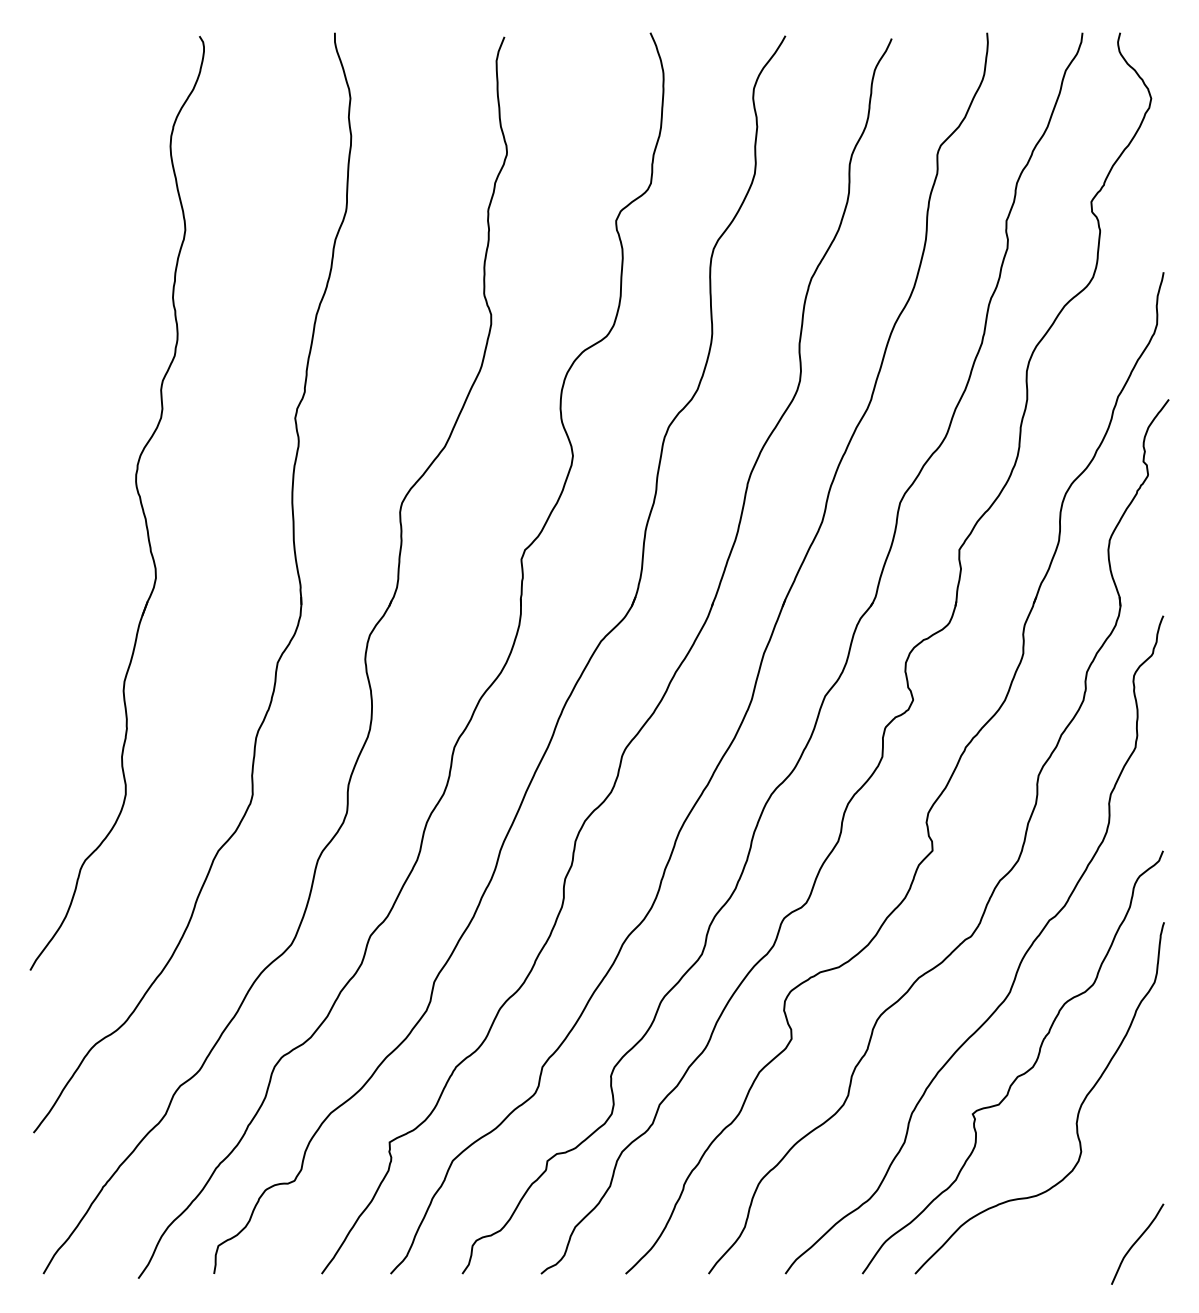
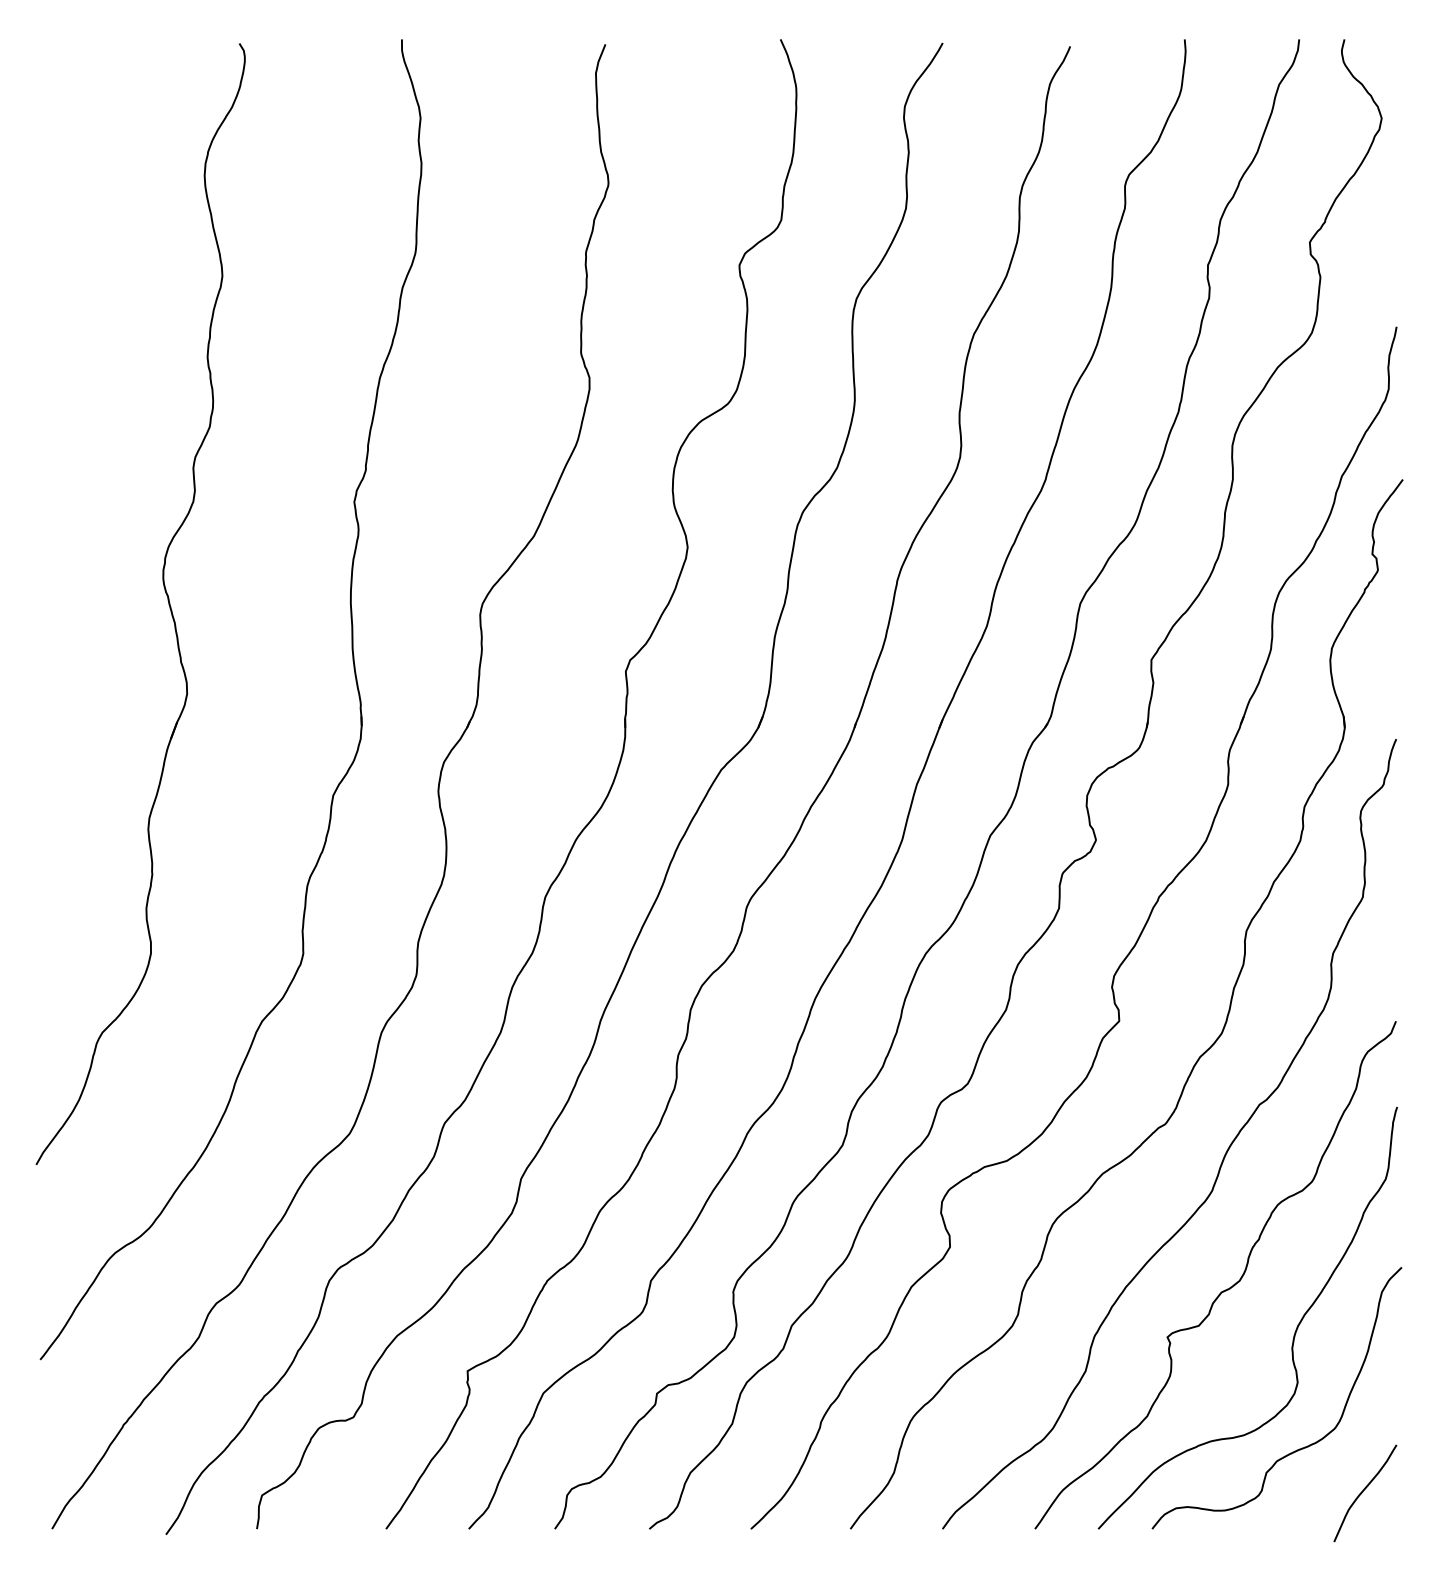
curve: (1080, 1207) -> (1296, 1449), added

